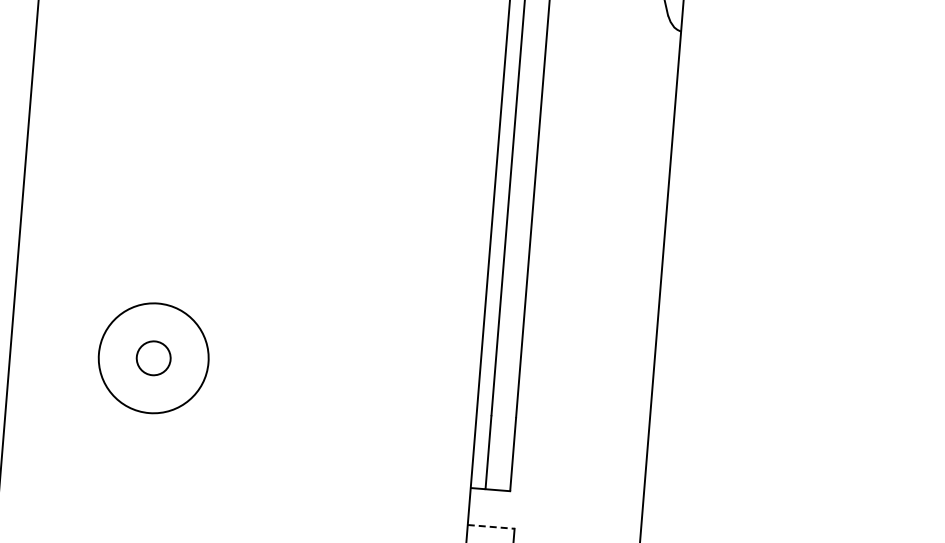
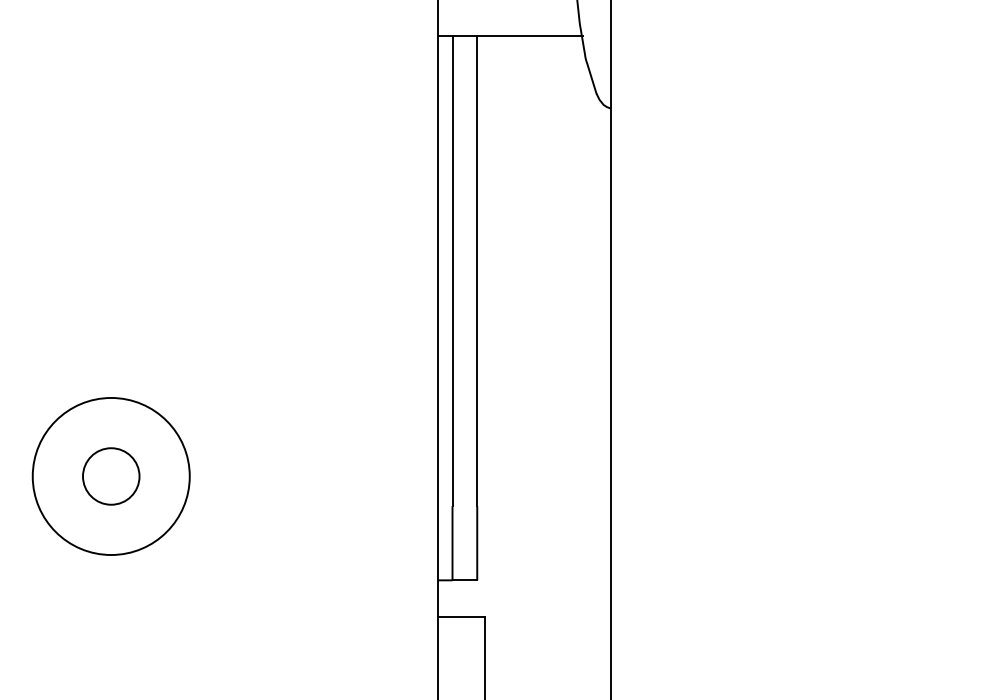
circle: (152, 358) -> (110, 476), size x1.43
circle: (153, 358) -> (111, 476), size x1.67
line: (491, 526) -> (461, 617), dashed -> solid

